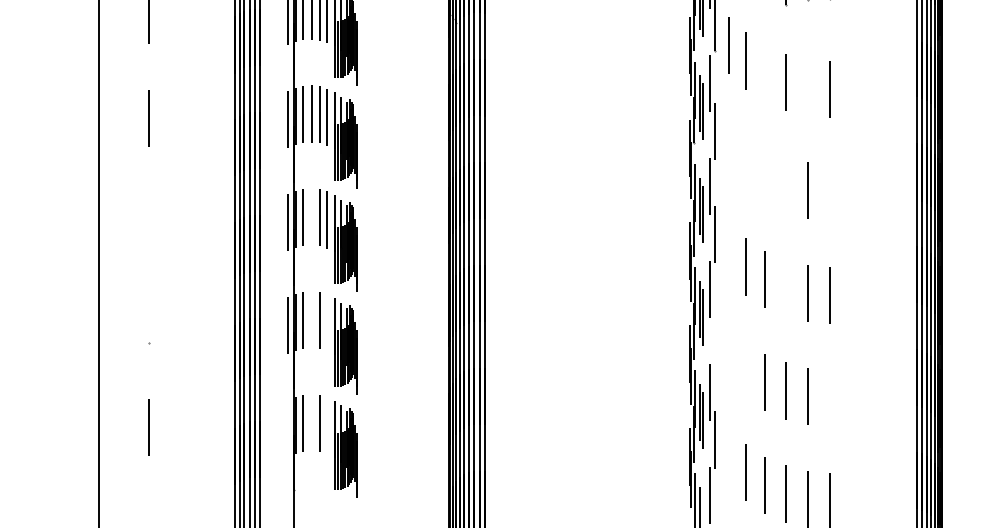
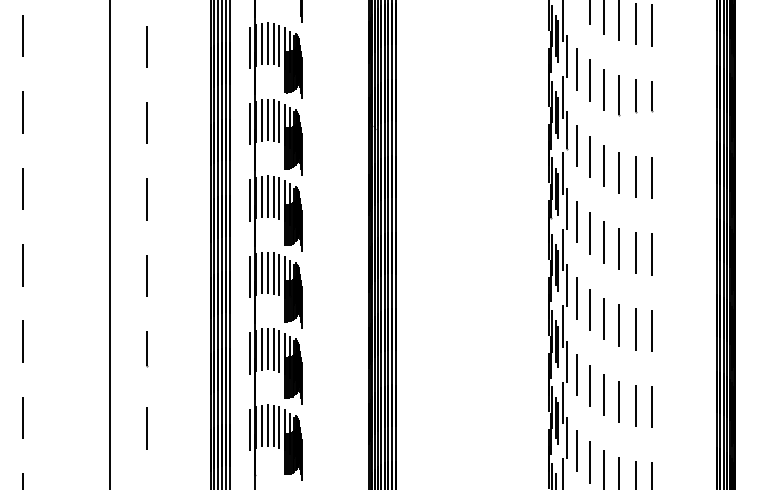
line: (764, 72) -> (603, 165), added
line: (807, 87) -> (635, 176), added
line: (727, 147) -> (576, 221), added
line: (745, 164) -> (589, 233), added
line: (764, 176) -> (603, 242), added
line: (785, 184) -> (619, 248), added
line: (830, 192) -> (652, 254), added
line: (311, 216) -> (267, 272), added
line: (148, 220) -> (146, 275), added
line: (727, 251) -> (576, 298), added
line: (784, 288) -> (618, 325), added
line: (148, 319) -> (146, 348), added
line: (311, 319) -> (267, 348), added
line: (327, 323) -> (279, 351), added
line: (714, 336) -> (566, 361), added
line: (729, 354) -> (577, 374), added
line: (745, 369) -> (589, 385), added
line: (830, 398) -> (652, 407), added
line: (311, 422) -> (267, 425), added
line: (327, 425) -> (279, 427), added
line: (288, 428) -> (250, 429), added
line: (727, 456) -> (576, 450), added

